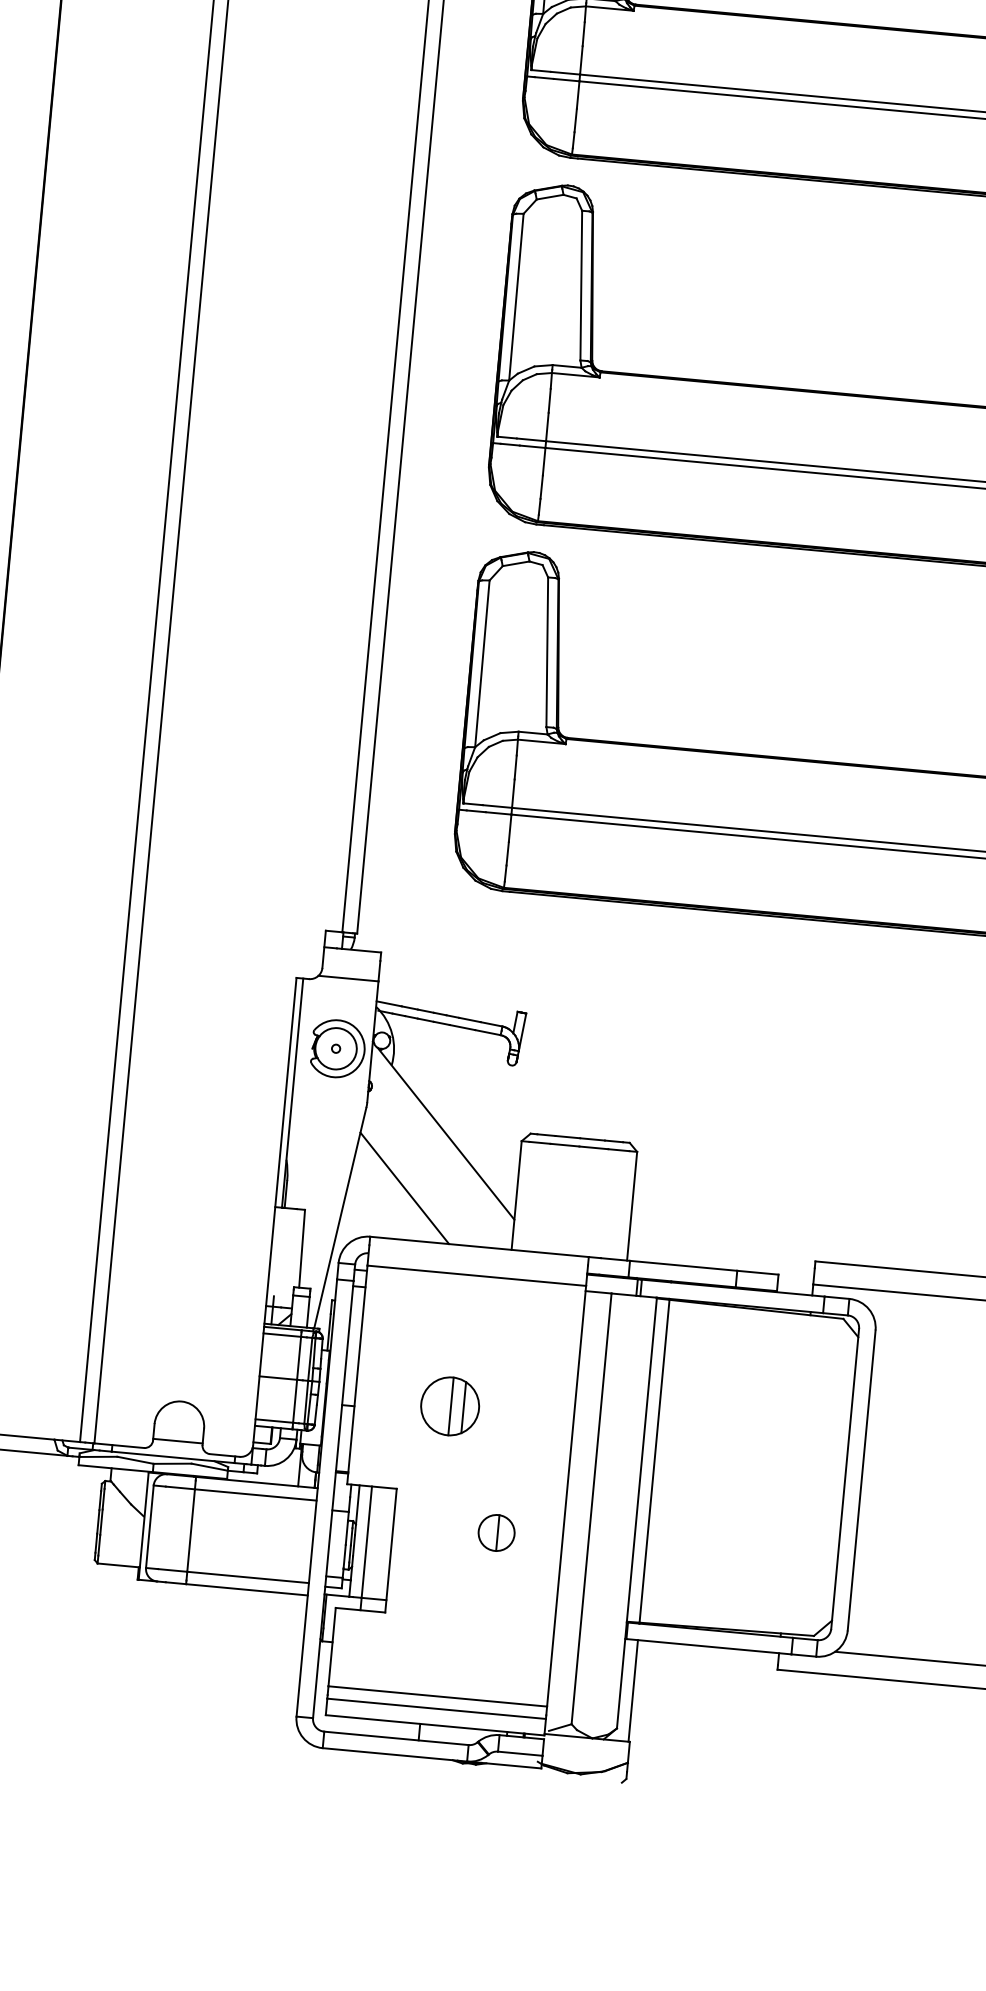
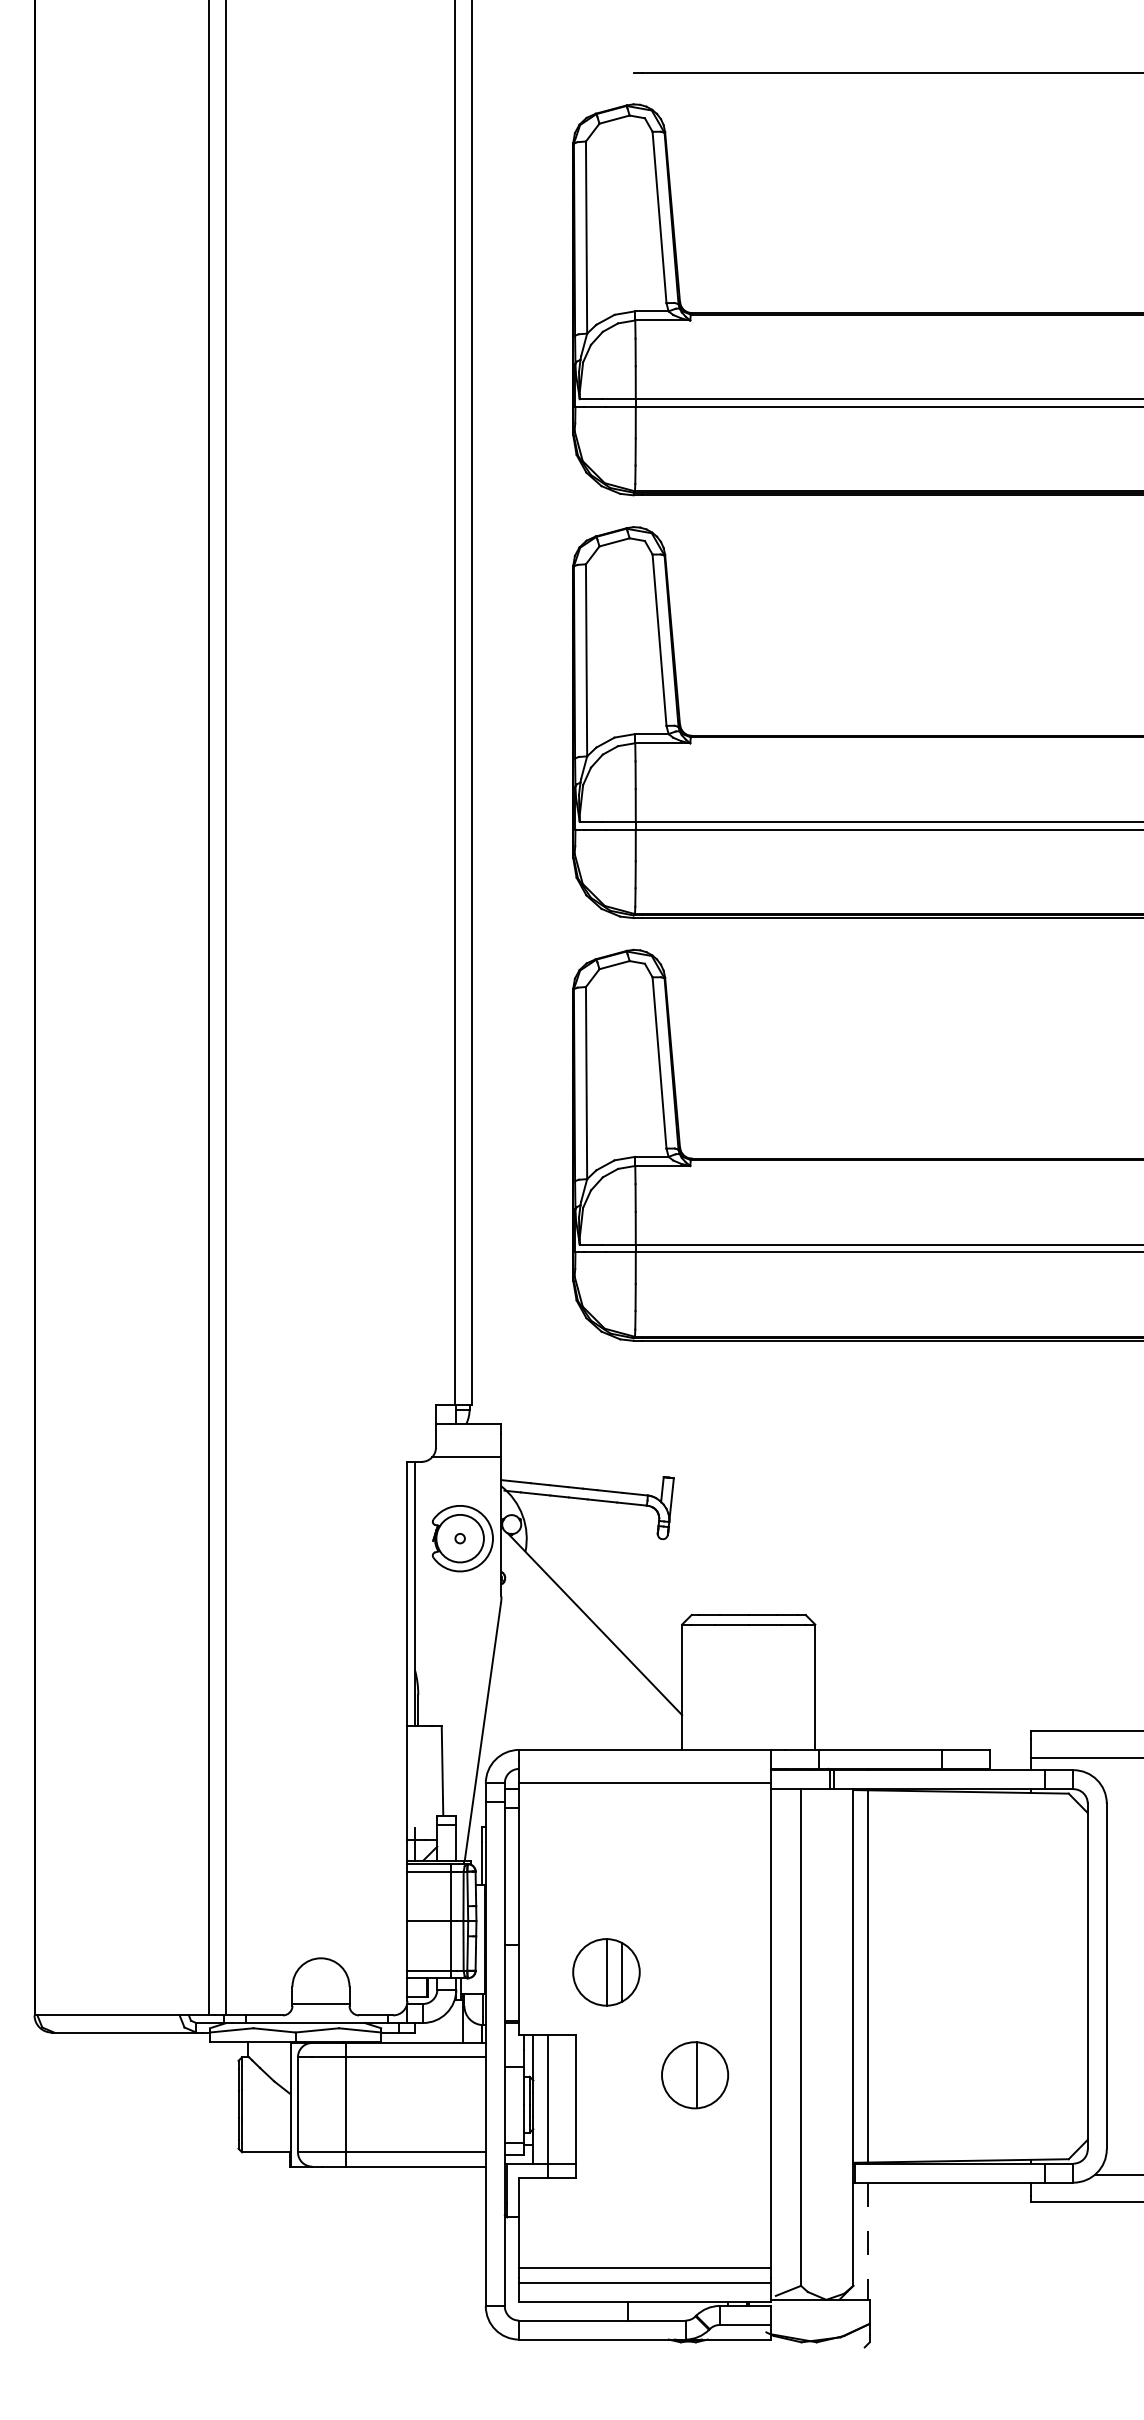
line: (404, 1187) -> (553, 1690), removed
part: (450, 1406) -> (606, 1972), moved
part: (496, 1532) -> (694, 2074), size x1.6
line: (632, 1691) -> (867, 2241), solid -> dashed

